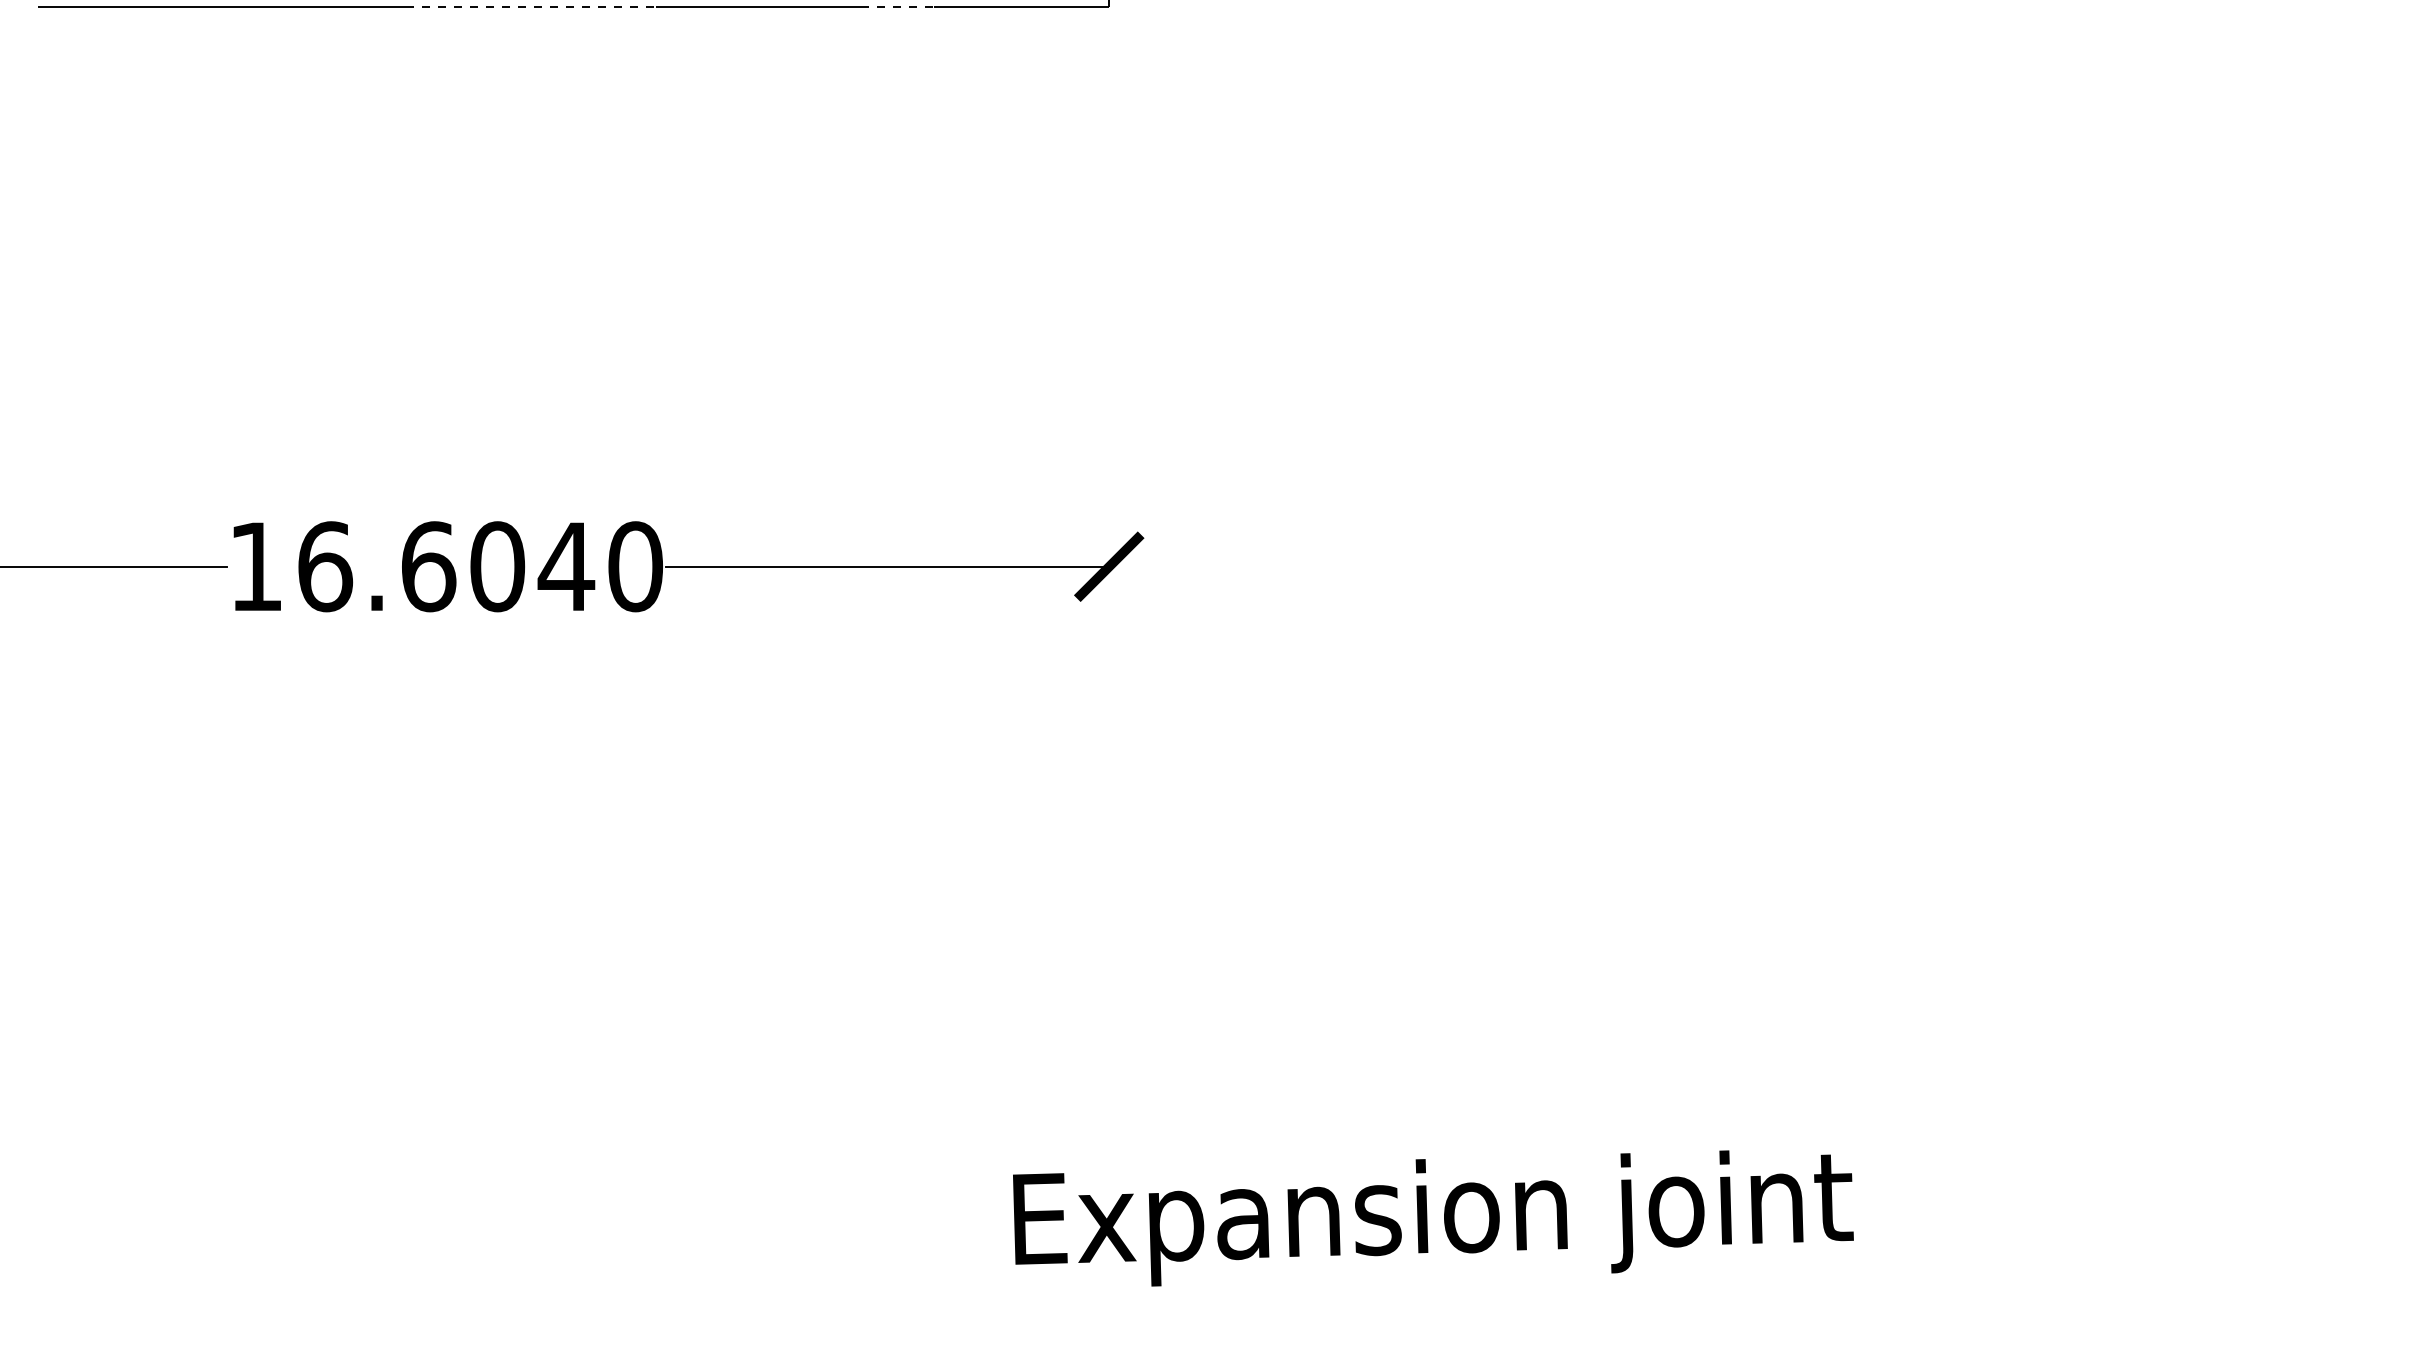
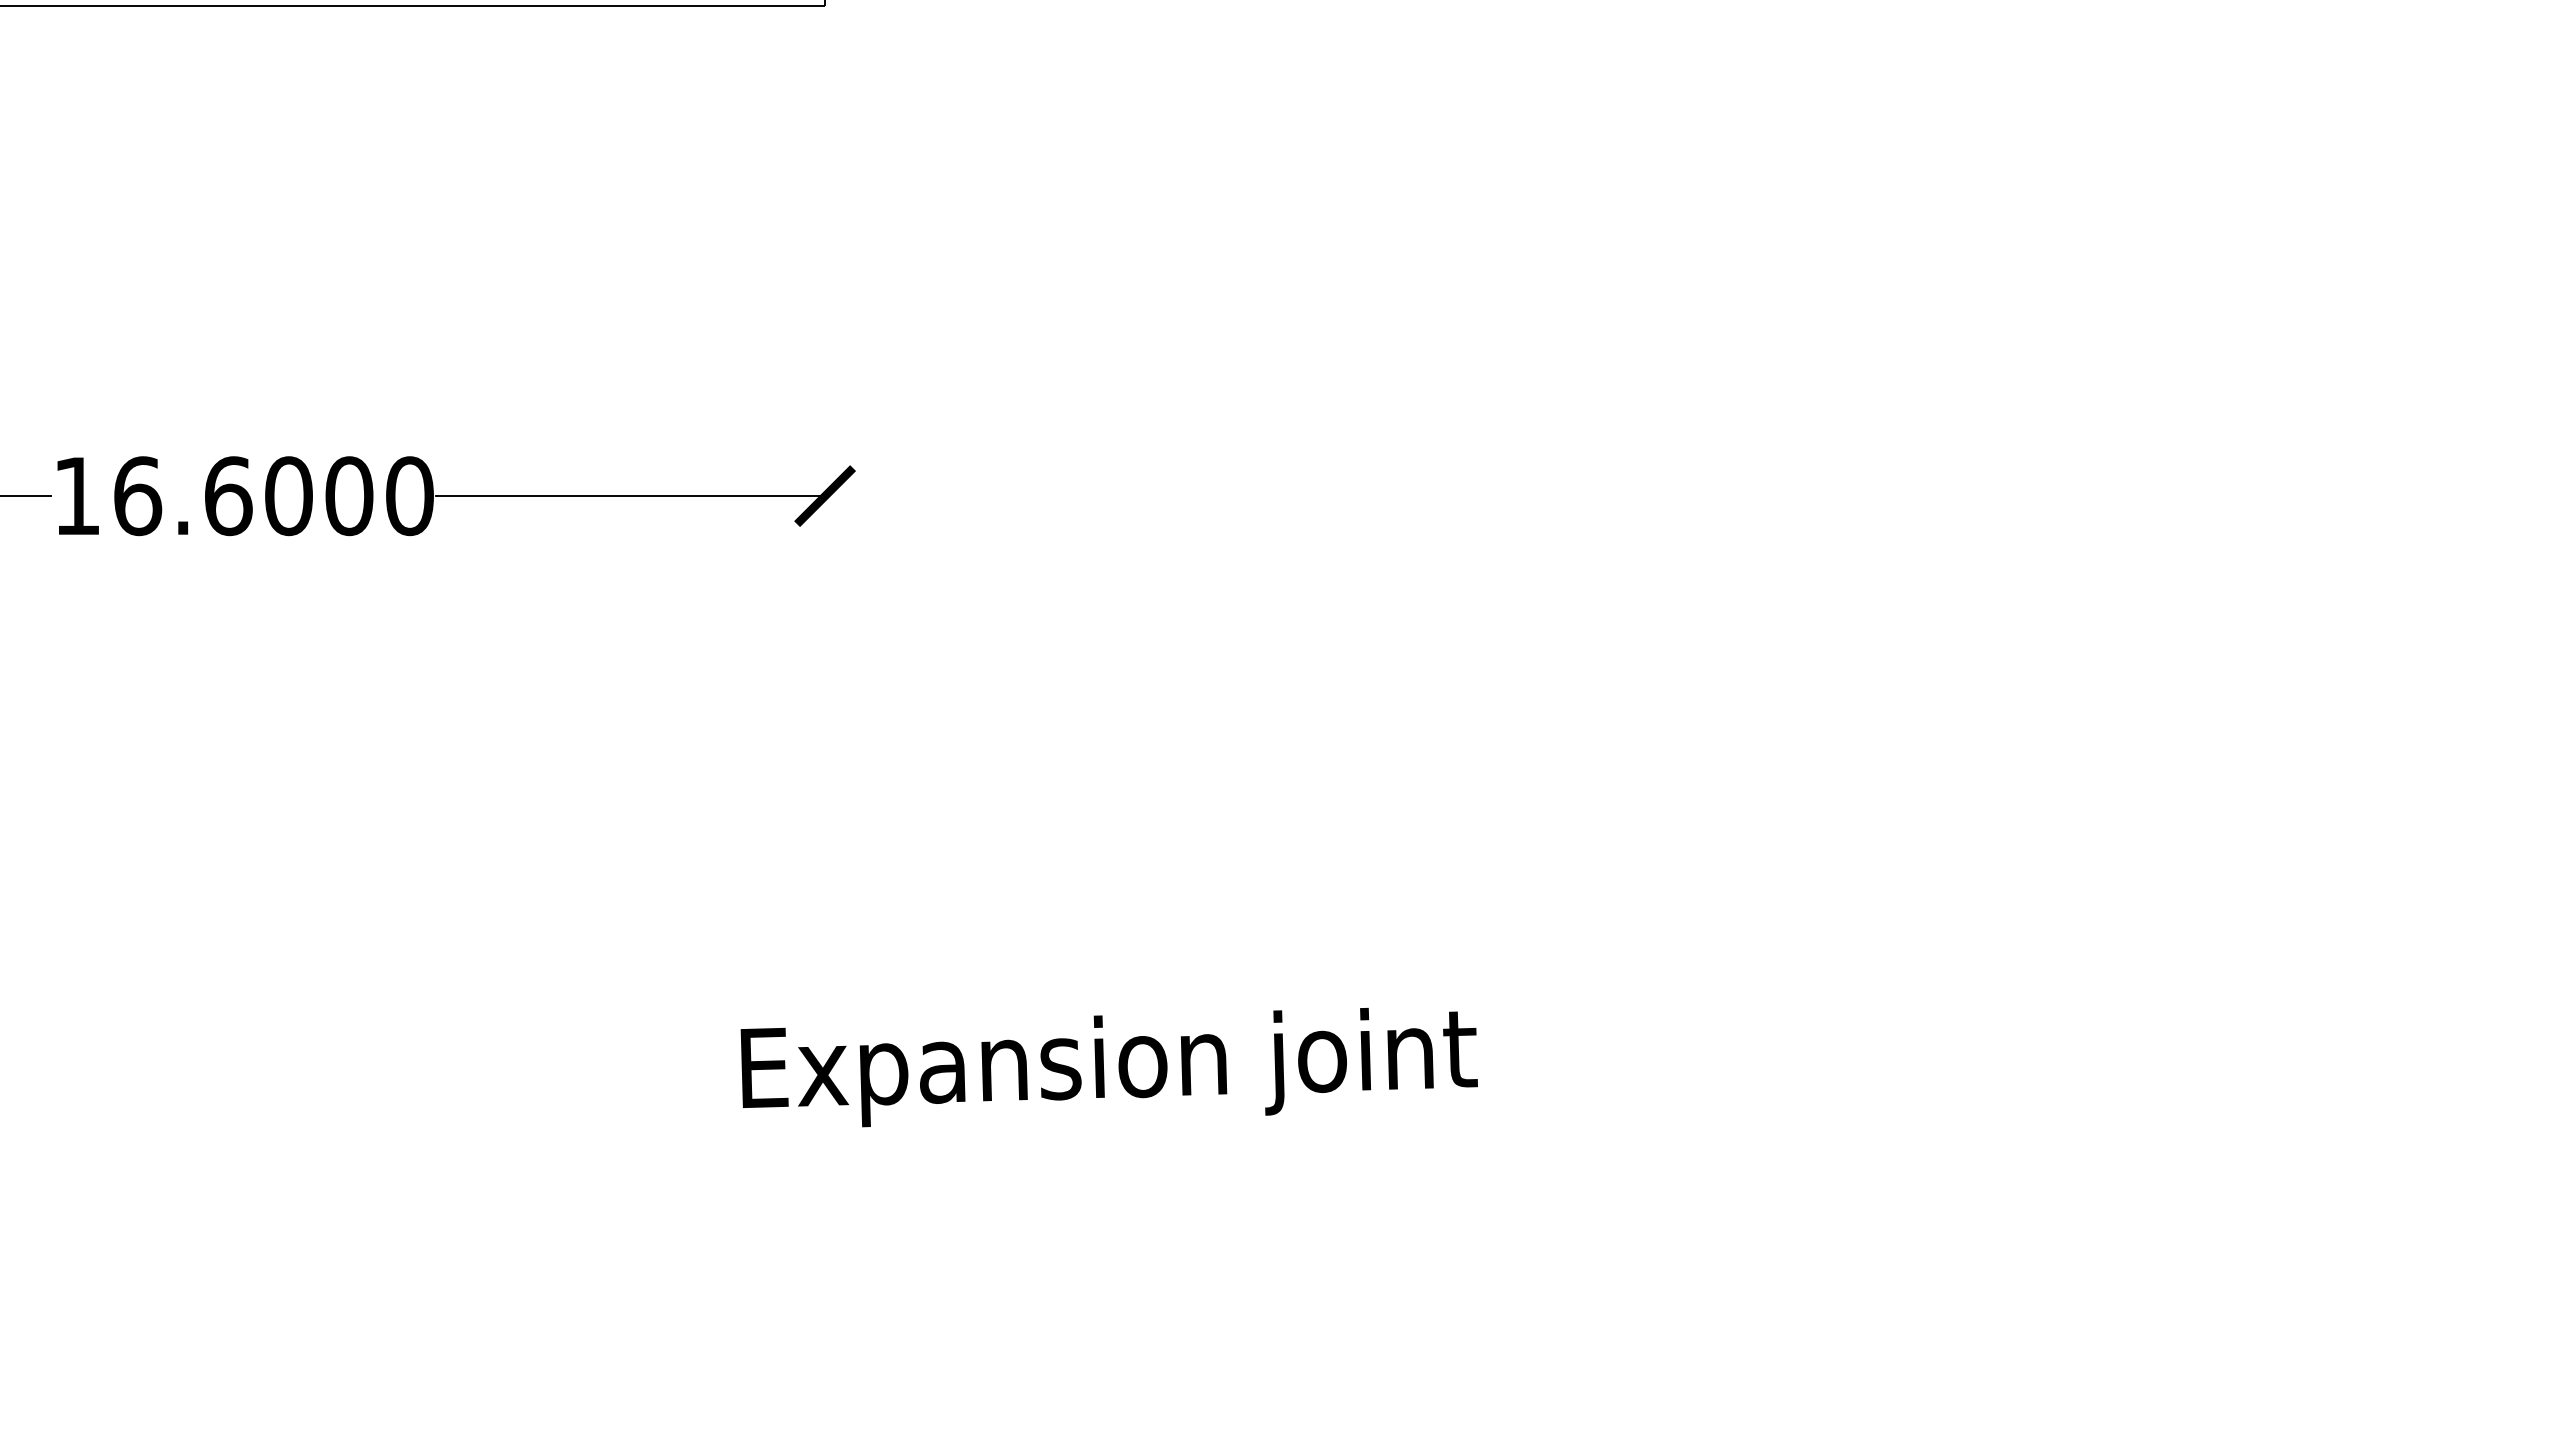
line: (531, 7) -> (318, 5), dashed -> solid
line: (897, 7) -> (639, 5), dashed -> solid
text: (566, 567) -> (349, 496), 16.6040 -> 16.6000

